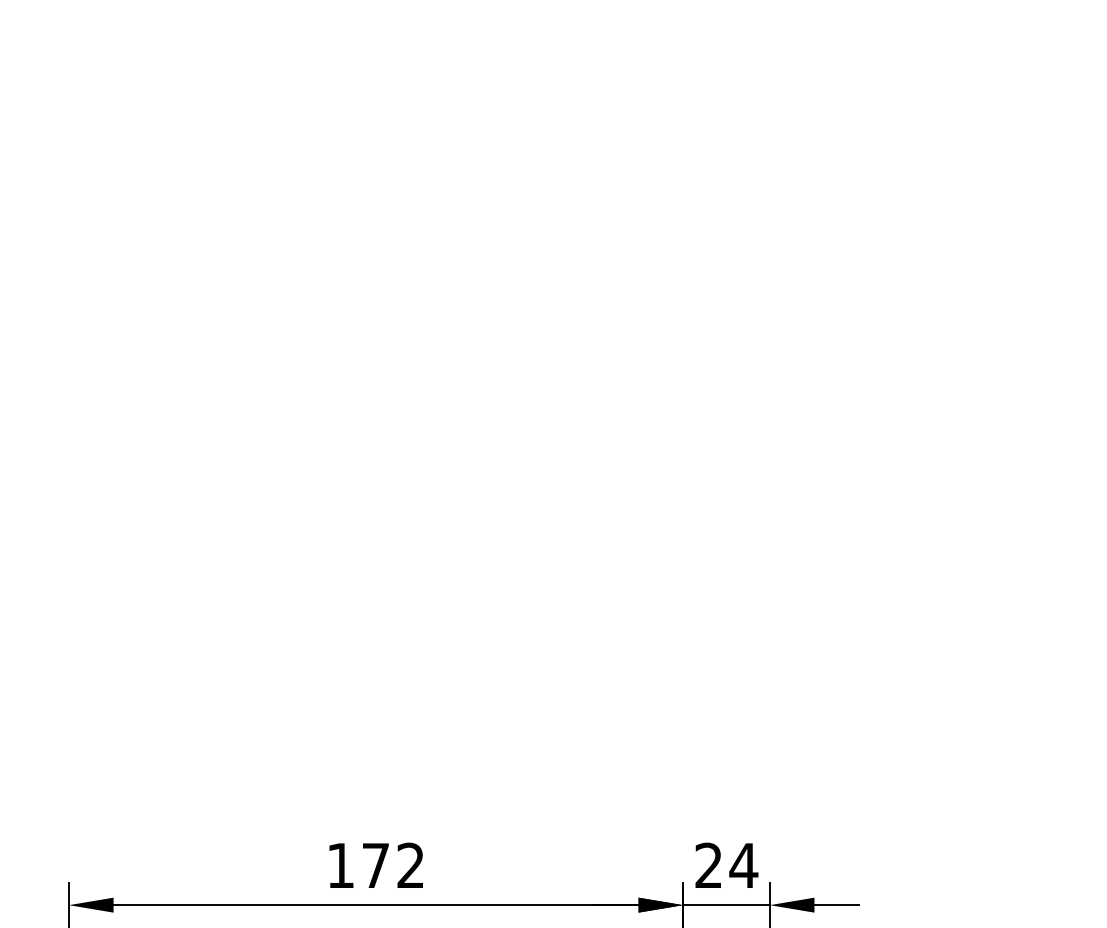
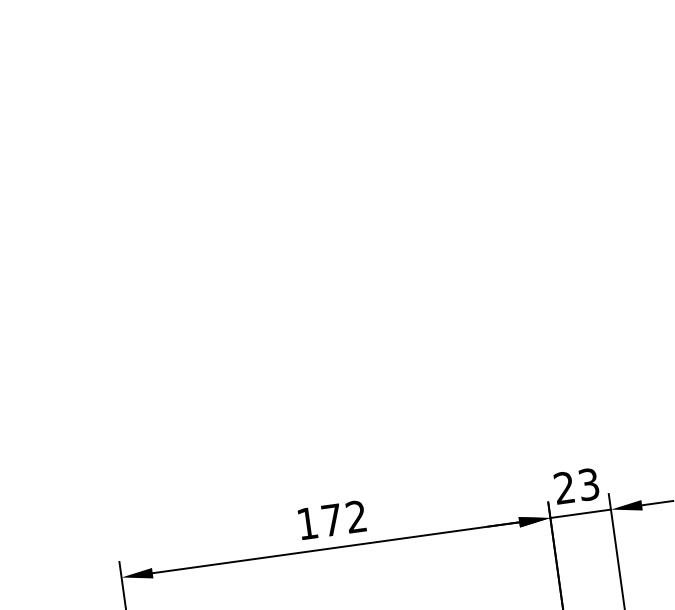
text: (743, 865) -> (588, 484), 24 -> 23

